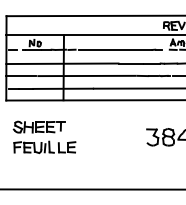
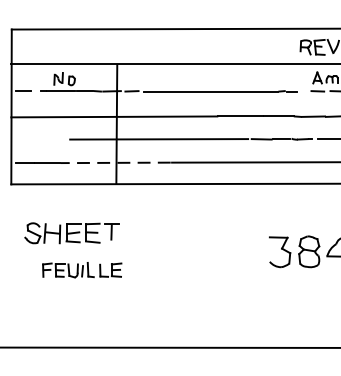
line: (20, 75) -> (37, 138), removed
line: (63, 88) -> (116, 162), solid -> dashed
part: (44, 146) -> (81, 268), size x0.7

